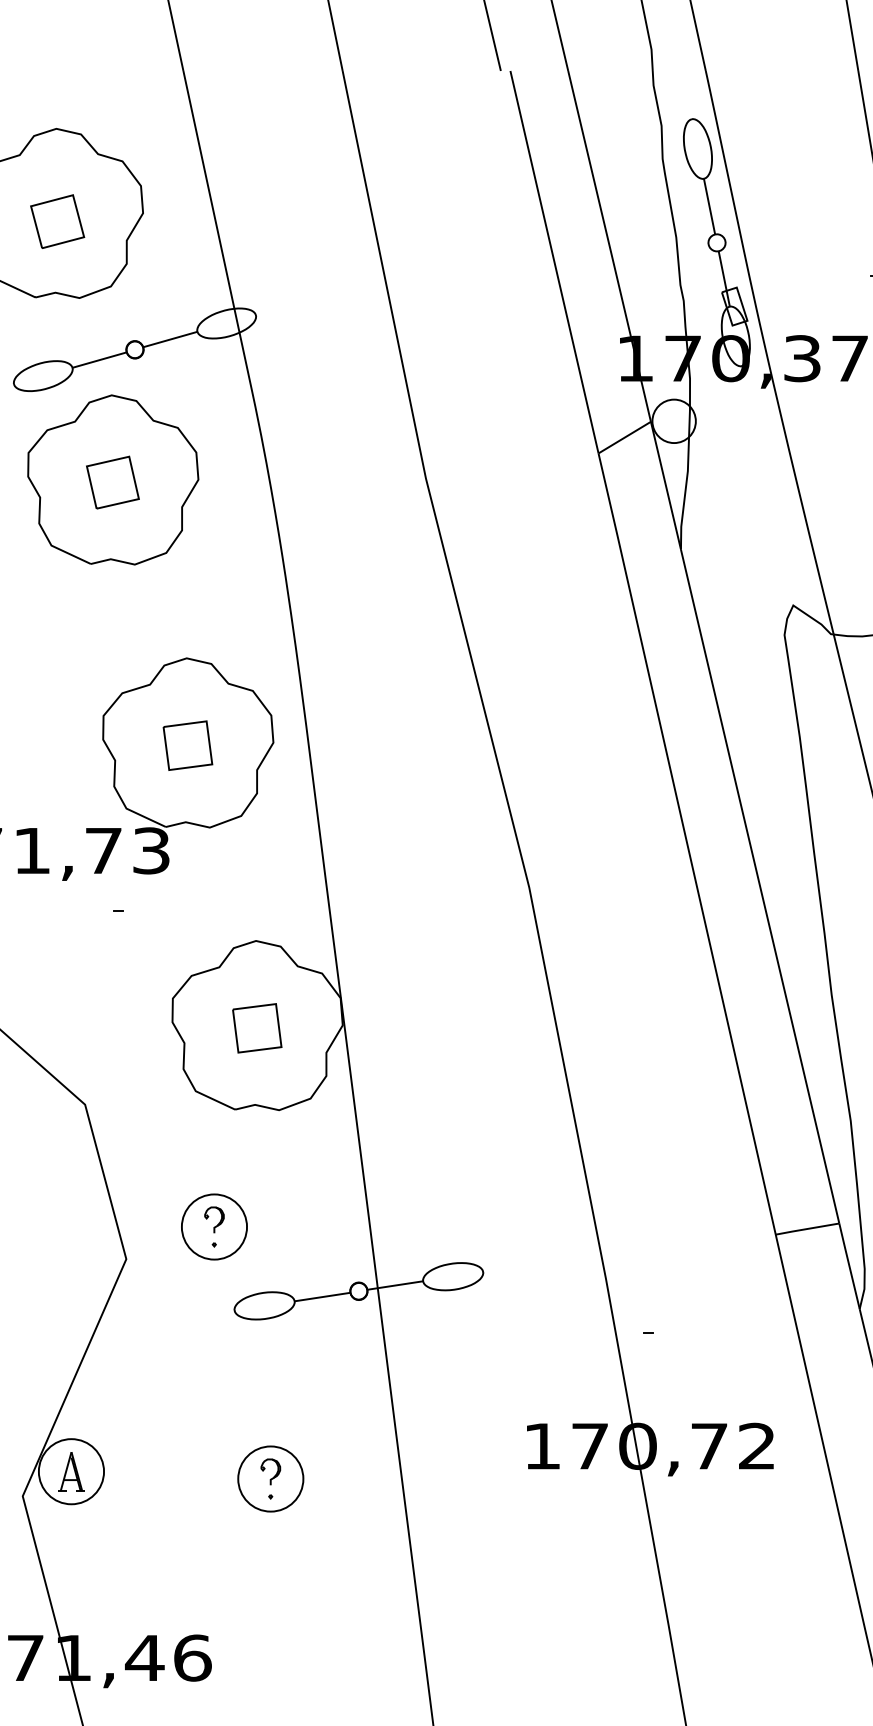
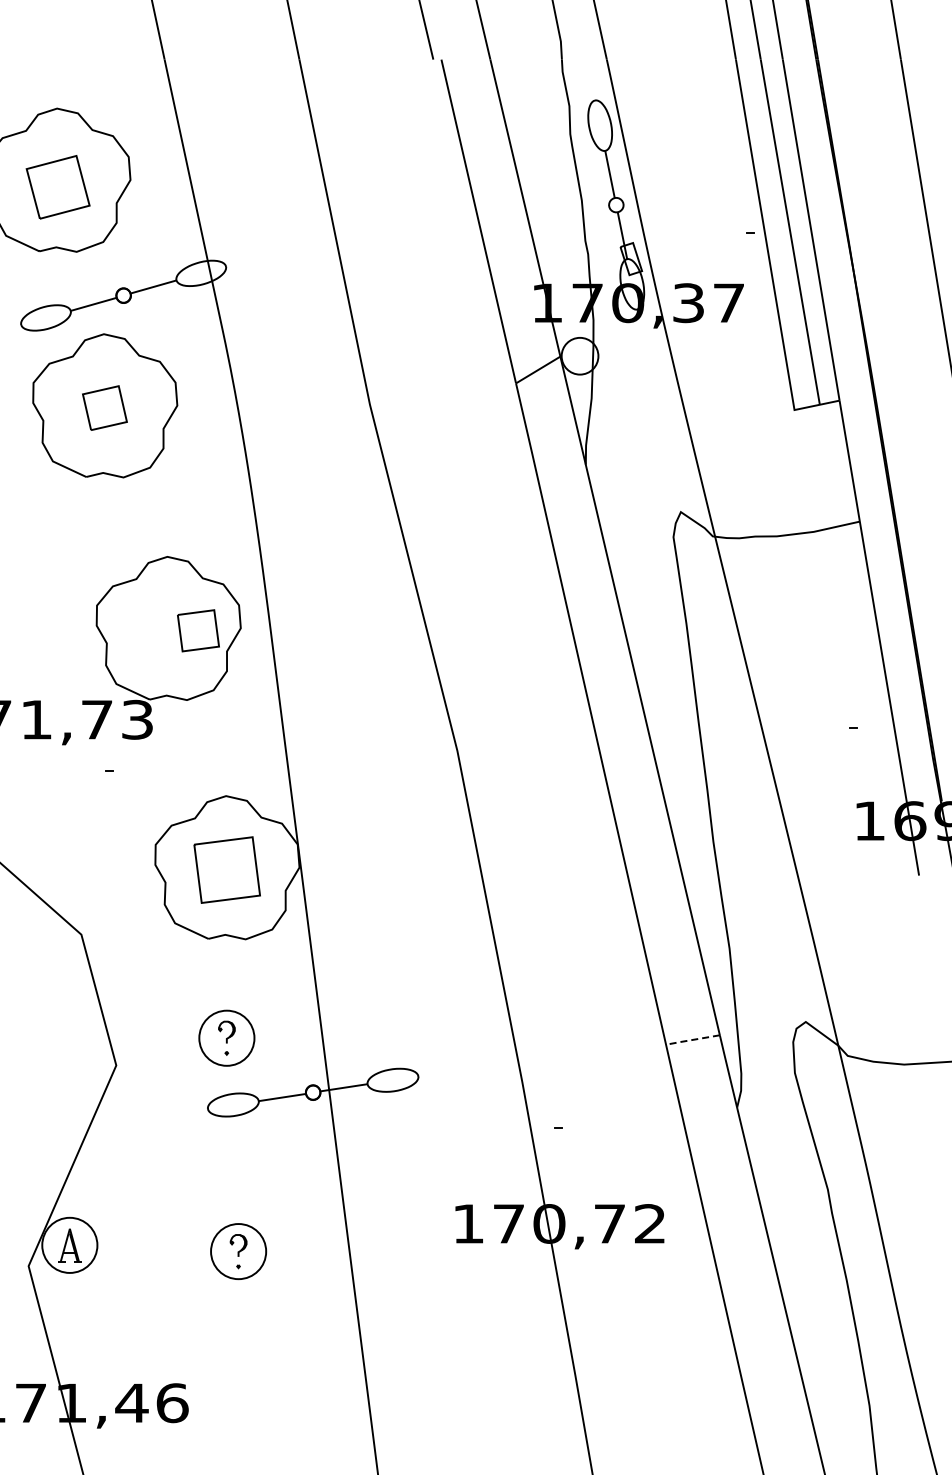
part: (56, 220) -> (57, 186), size x1.4
part: (187, 745) -> (198, 630), moved
part: (256, 1027) -> (226, 869), size x1.6
part: (213, 1226) -> (226, 1037), moved
line: (805, 1229) -> (691, 1040), solid -> dashed

